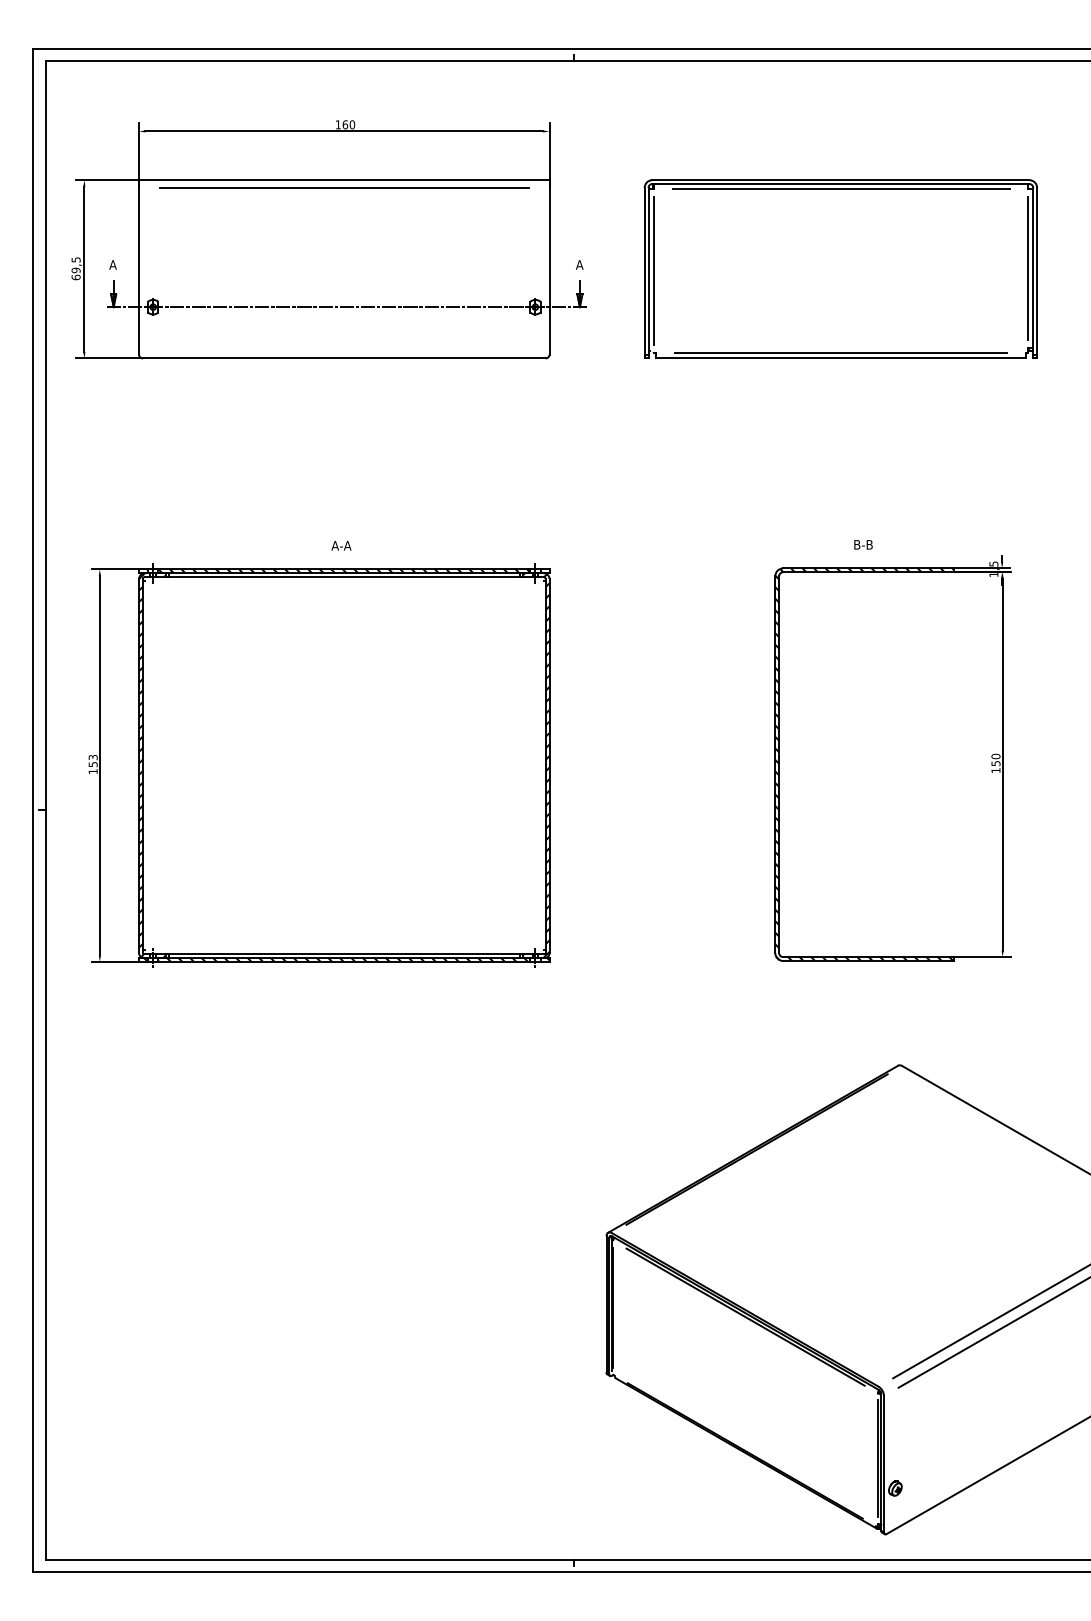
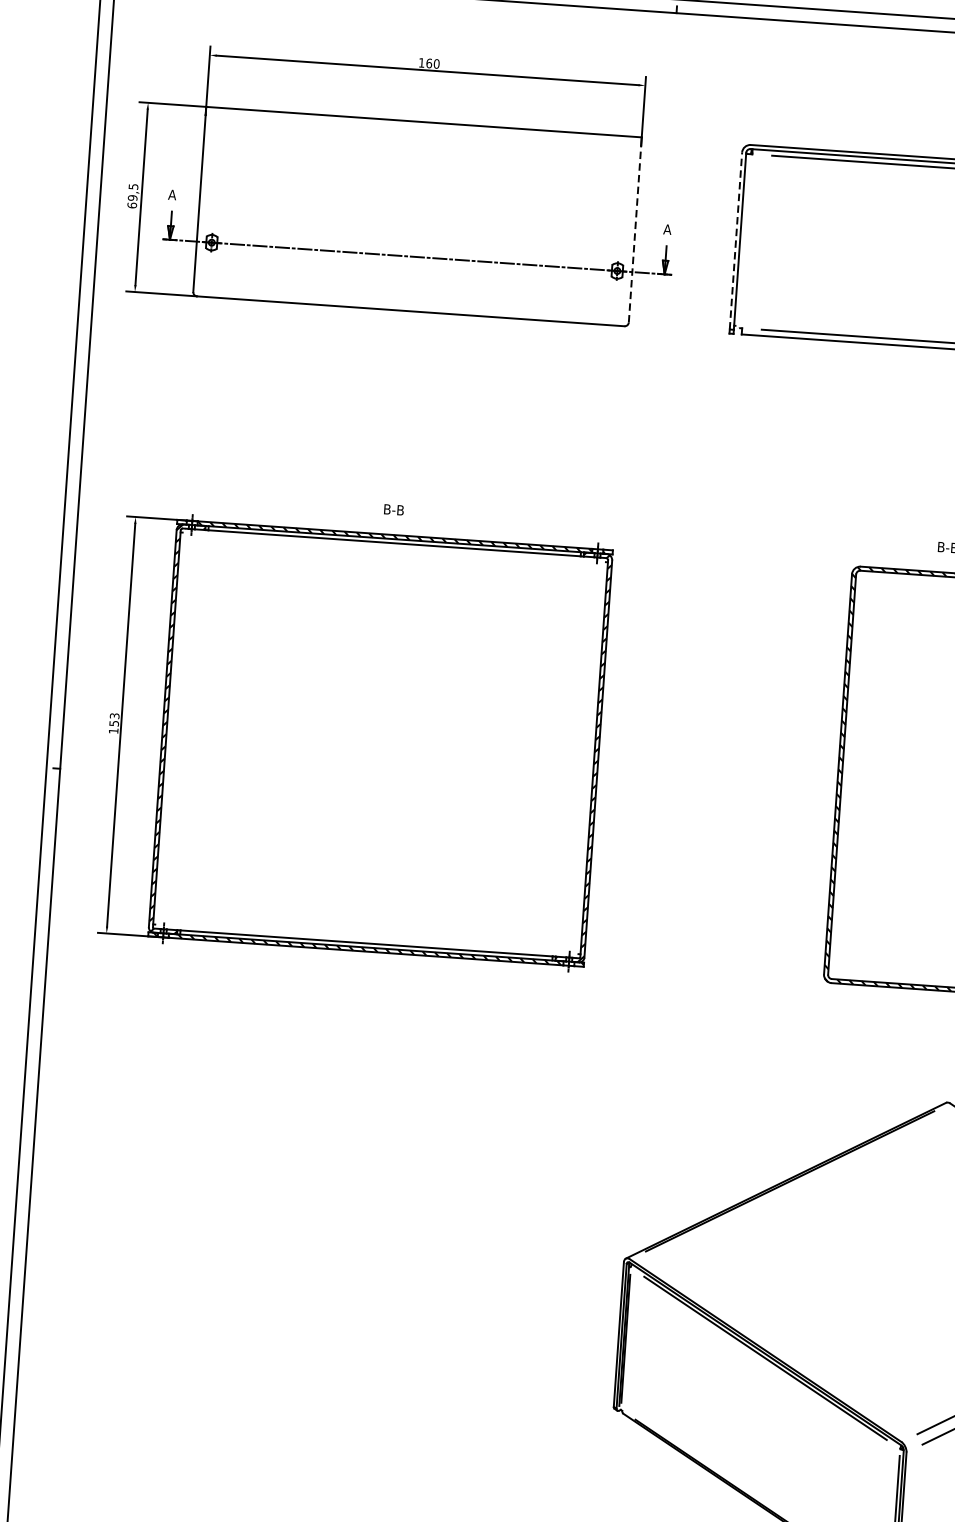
line: (344, 187) -> (423, 129), removed
line: (549, 270) -> (635, 233), solid -> dashed
line: (644, 270) -> (735, 240), solid -> dashed
line: (654, 270) -> (746, 240), removed
text: (341, 545) -> (393, 509), A-A -> B-B

